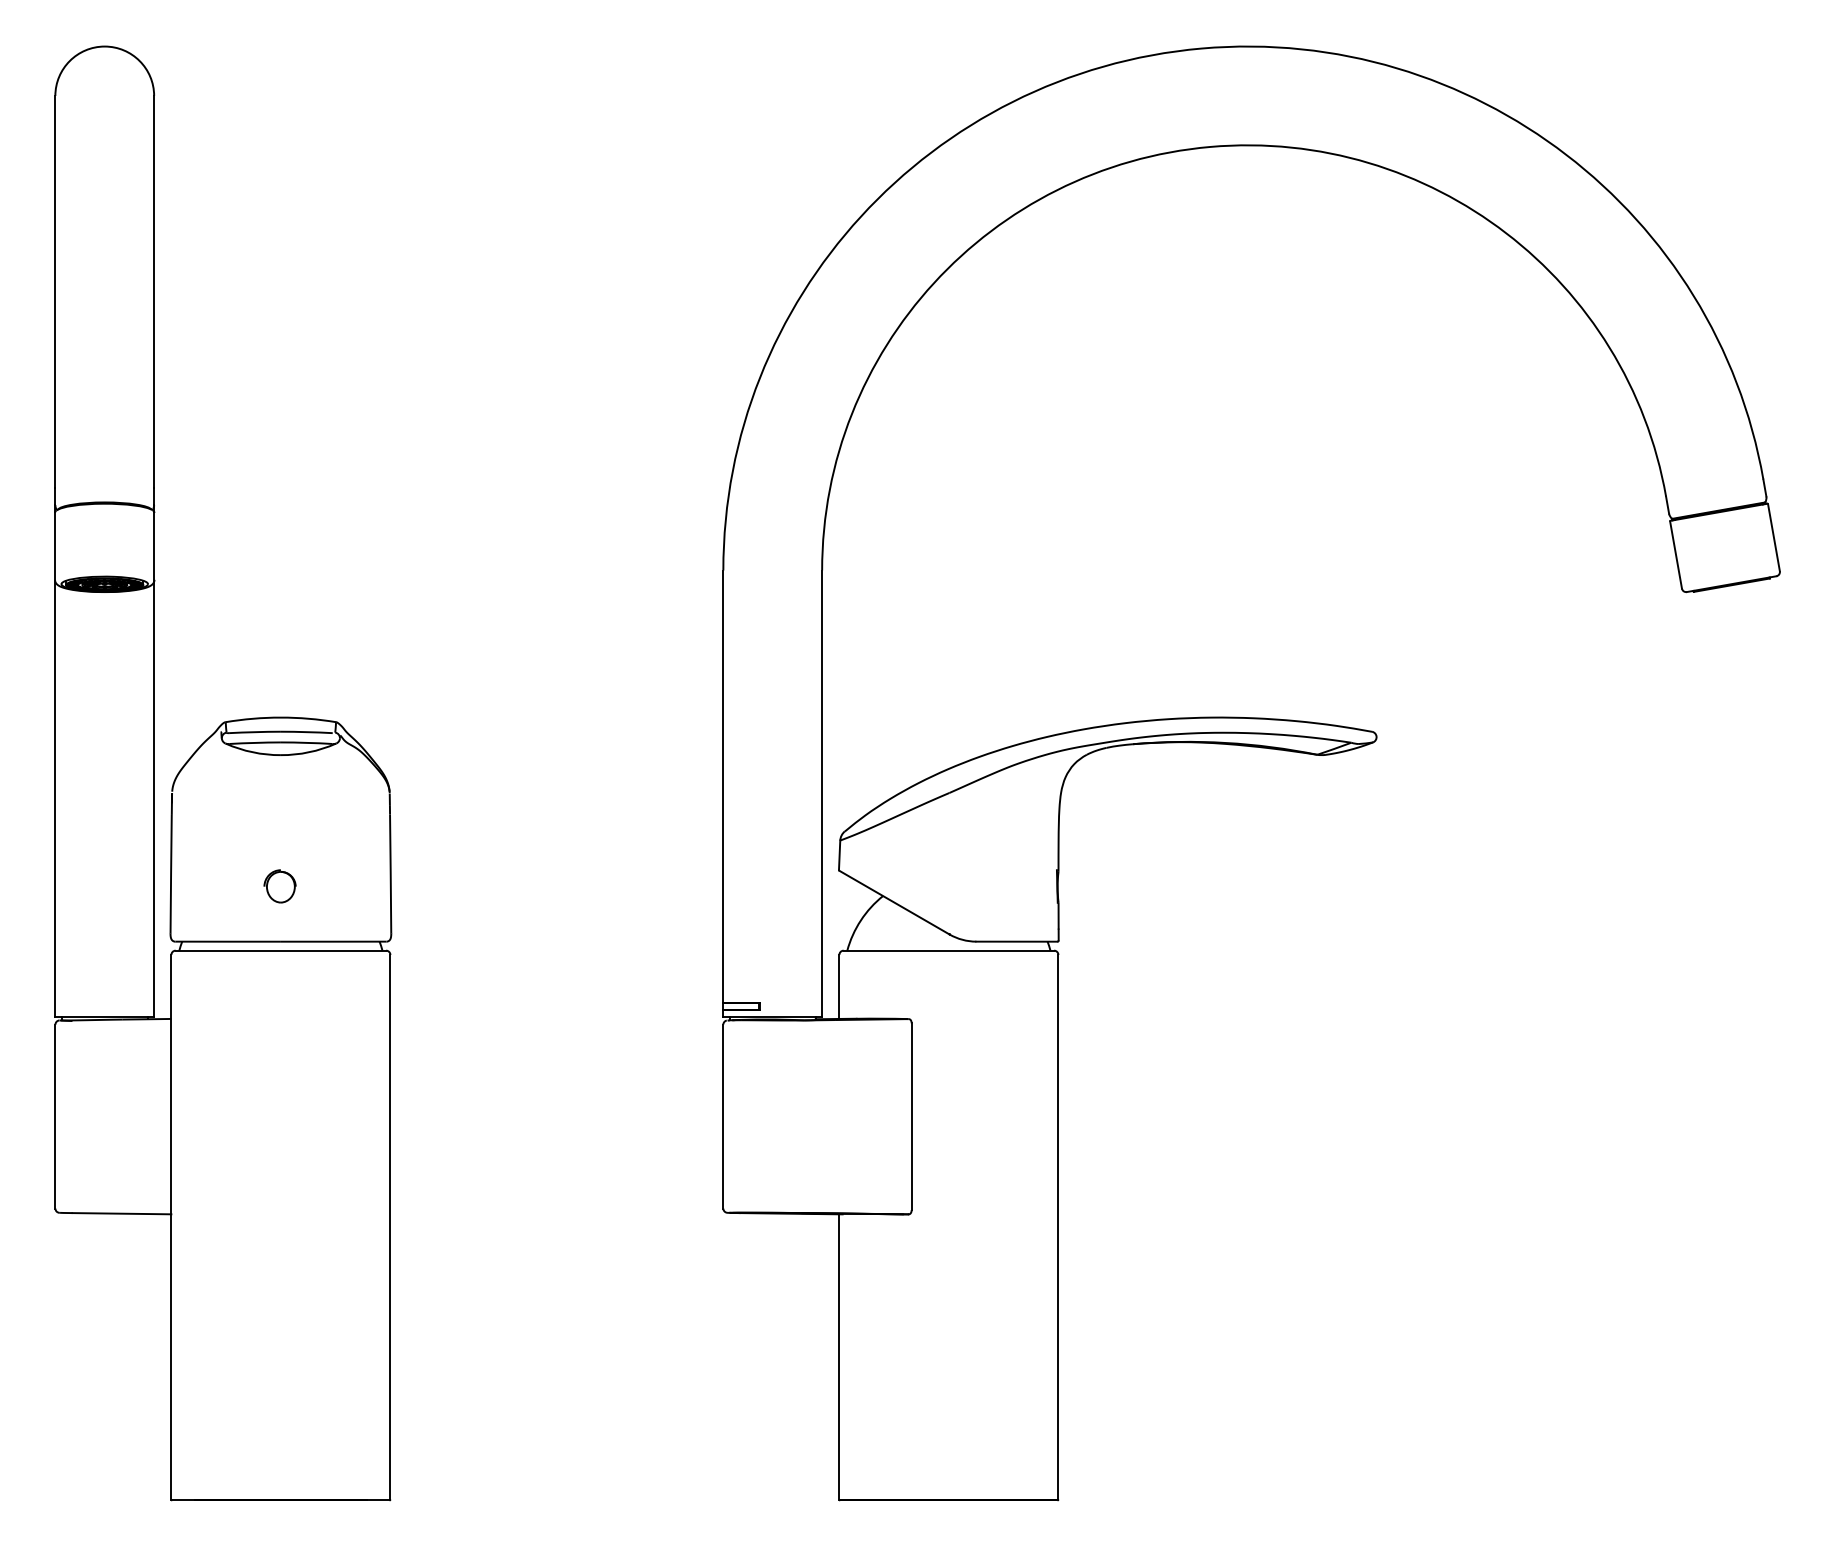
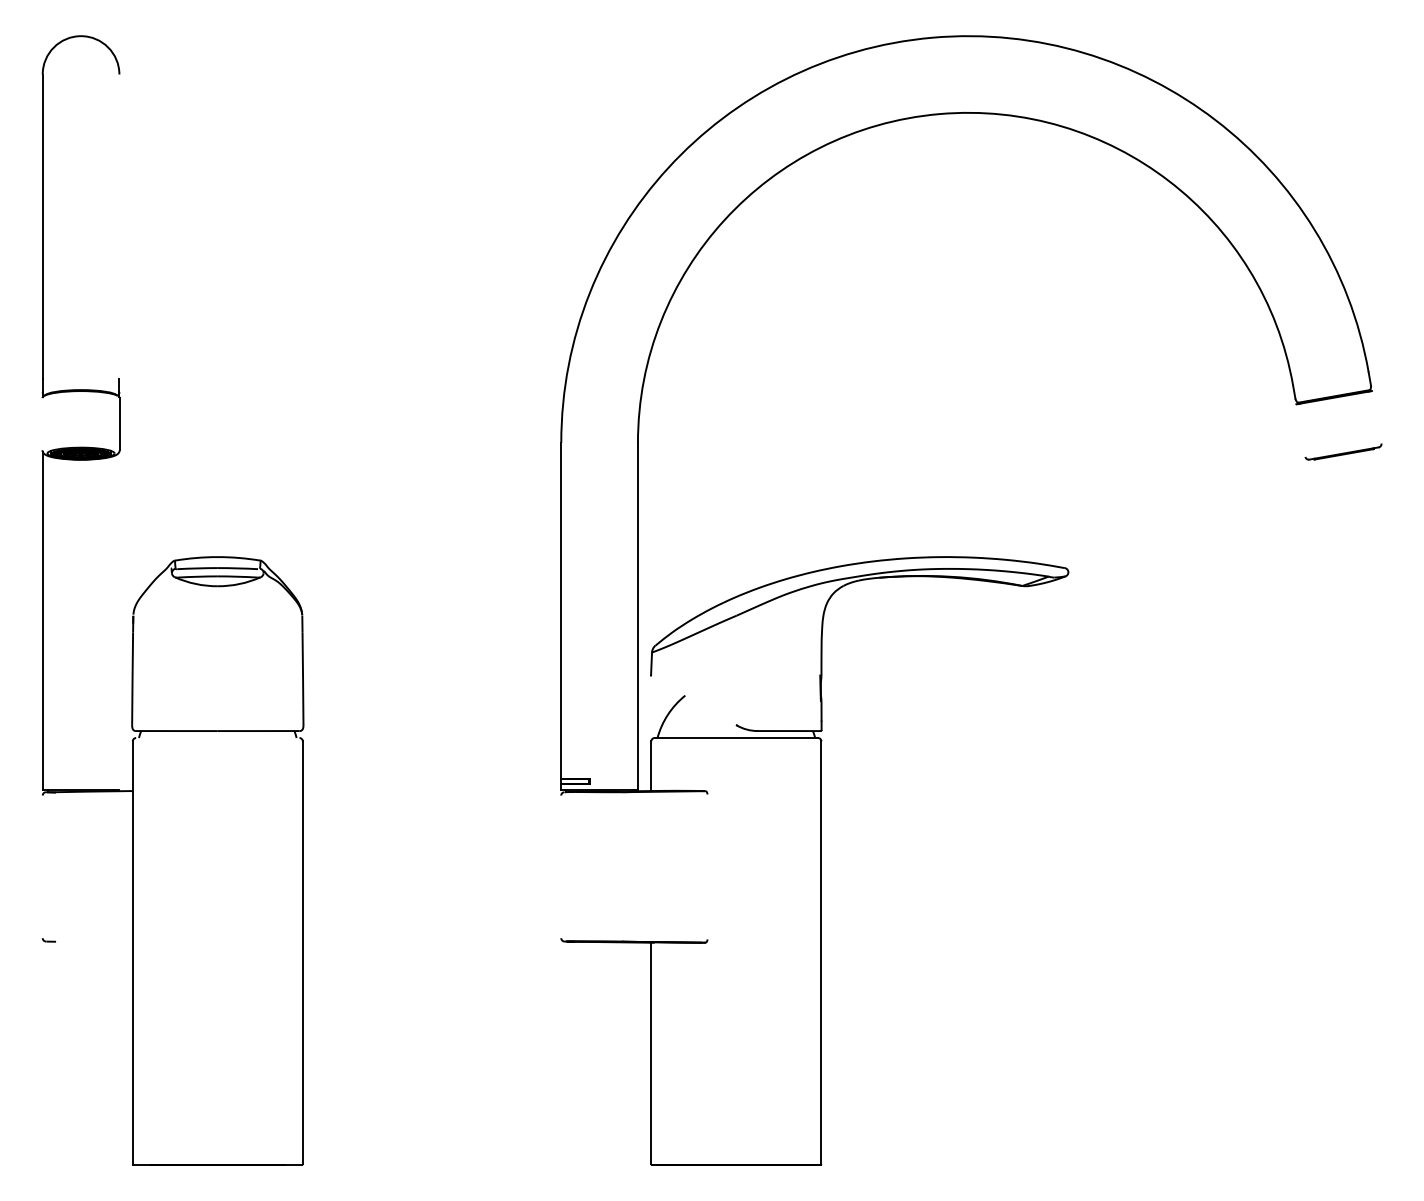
line: (154, 291) -> (119, 226), removed
line: (1773, 537) -> (1376, 417), removed
line: (55, 545) -> (42, 423), removed
line: (1675, 554) -> (1300, 430), removed
line: (154, 799) -> (119, 620), removed
part: (279, 886) -> (216, 688), removed
line: (894, 902) -> (694, 700), removed
line: (280, 950) -> (217, 737), removed
line: (55, 1116) -> (42, 866), removed
line: (723, 1116) -> (561, 866), removed
line: (911, 1116) -> (707, 866), removed
line: (121, 1213) -> (94, 942), removed

